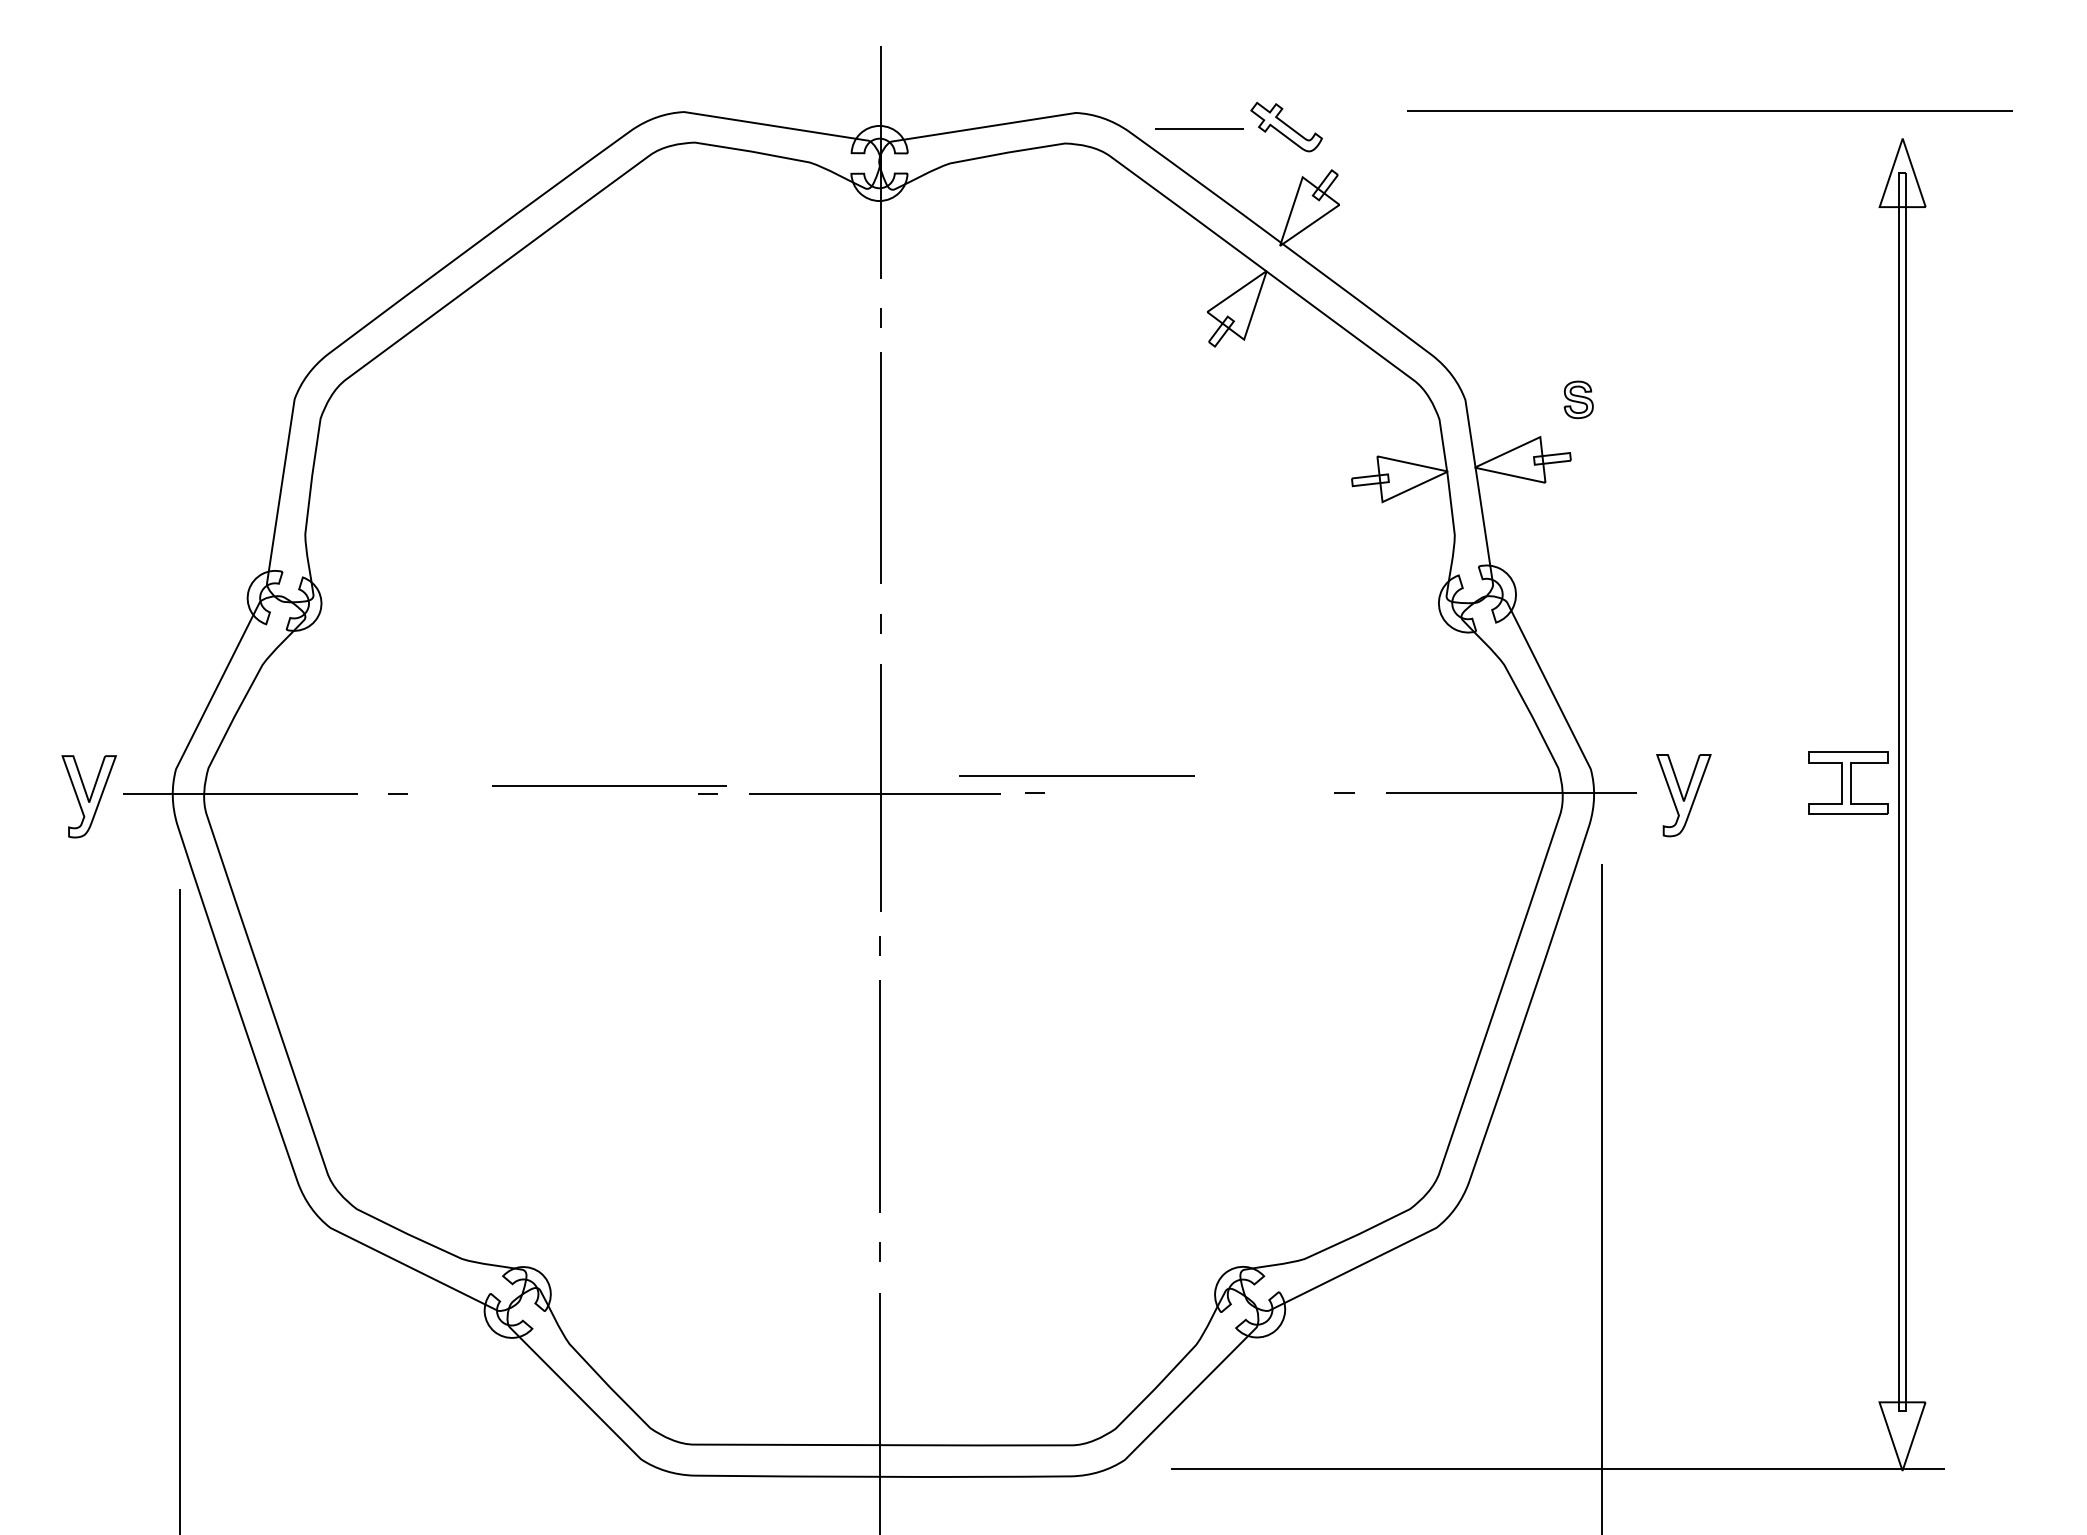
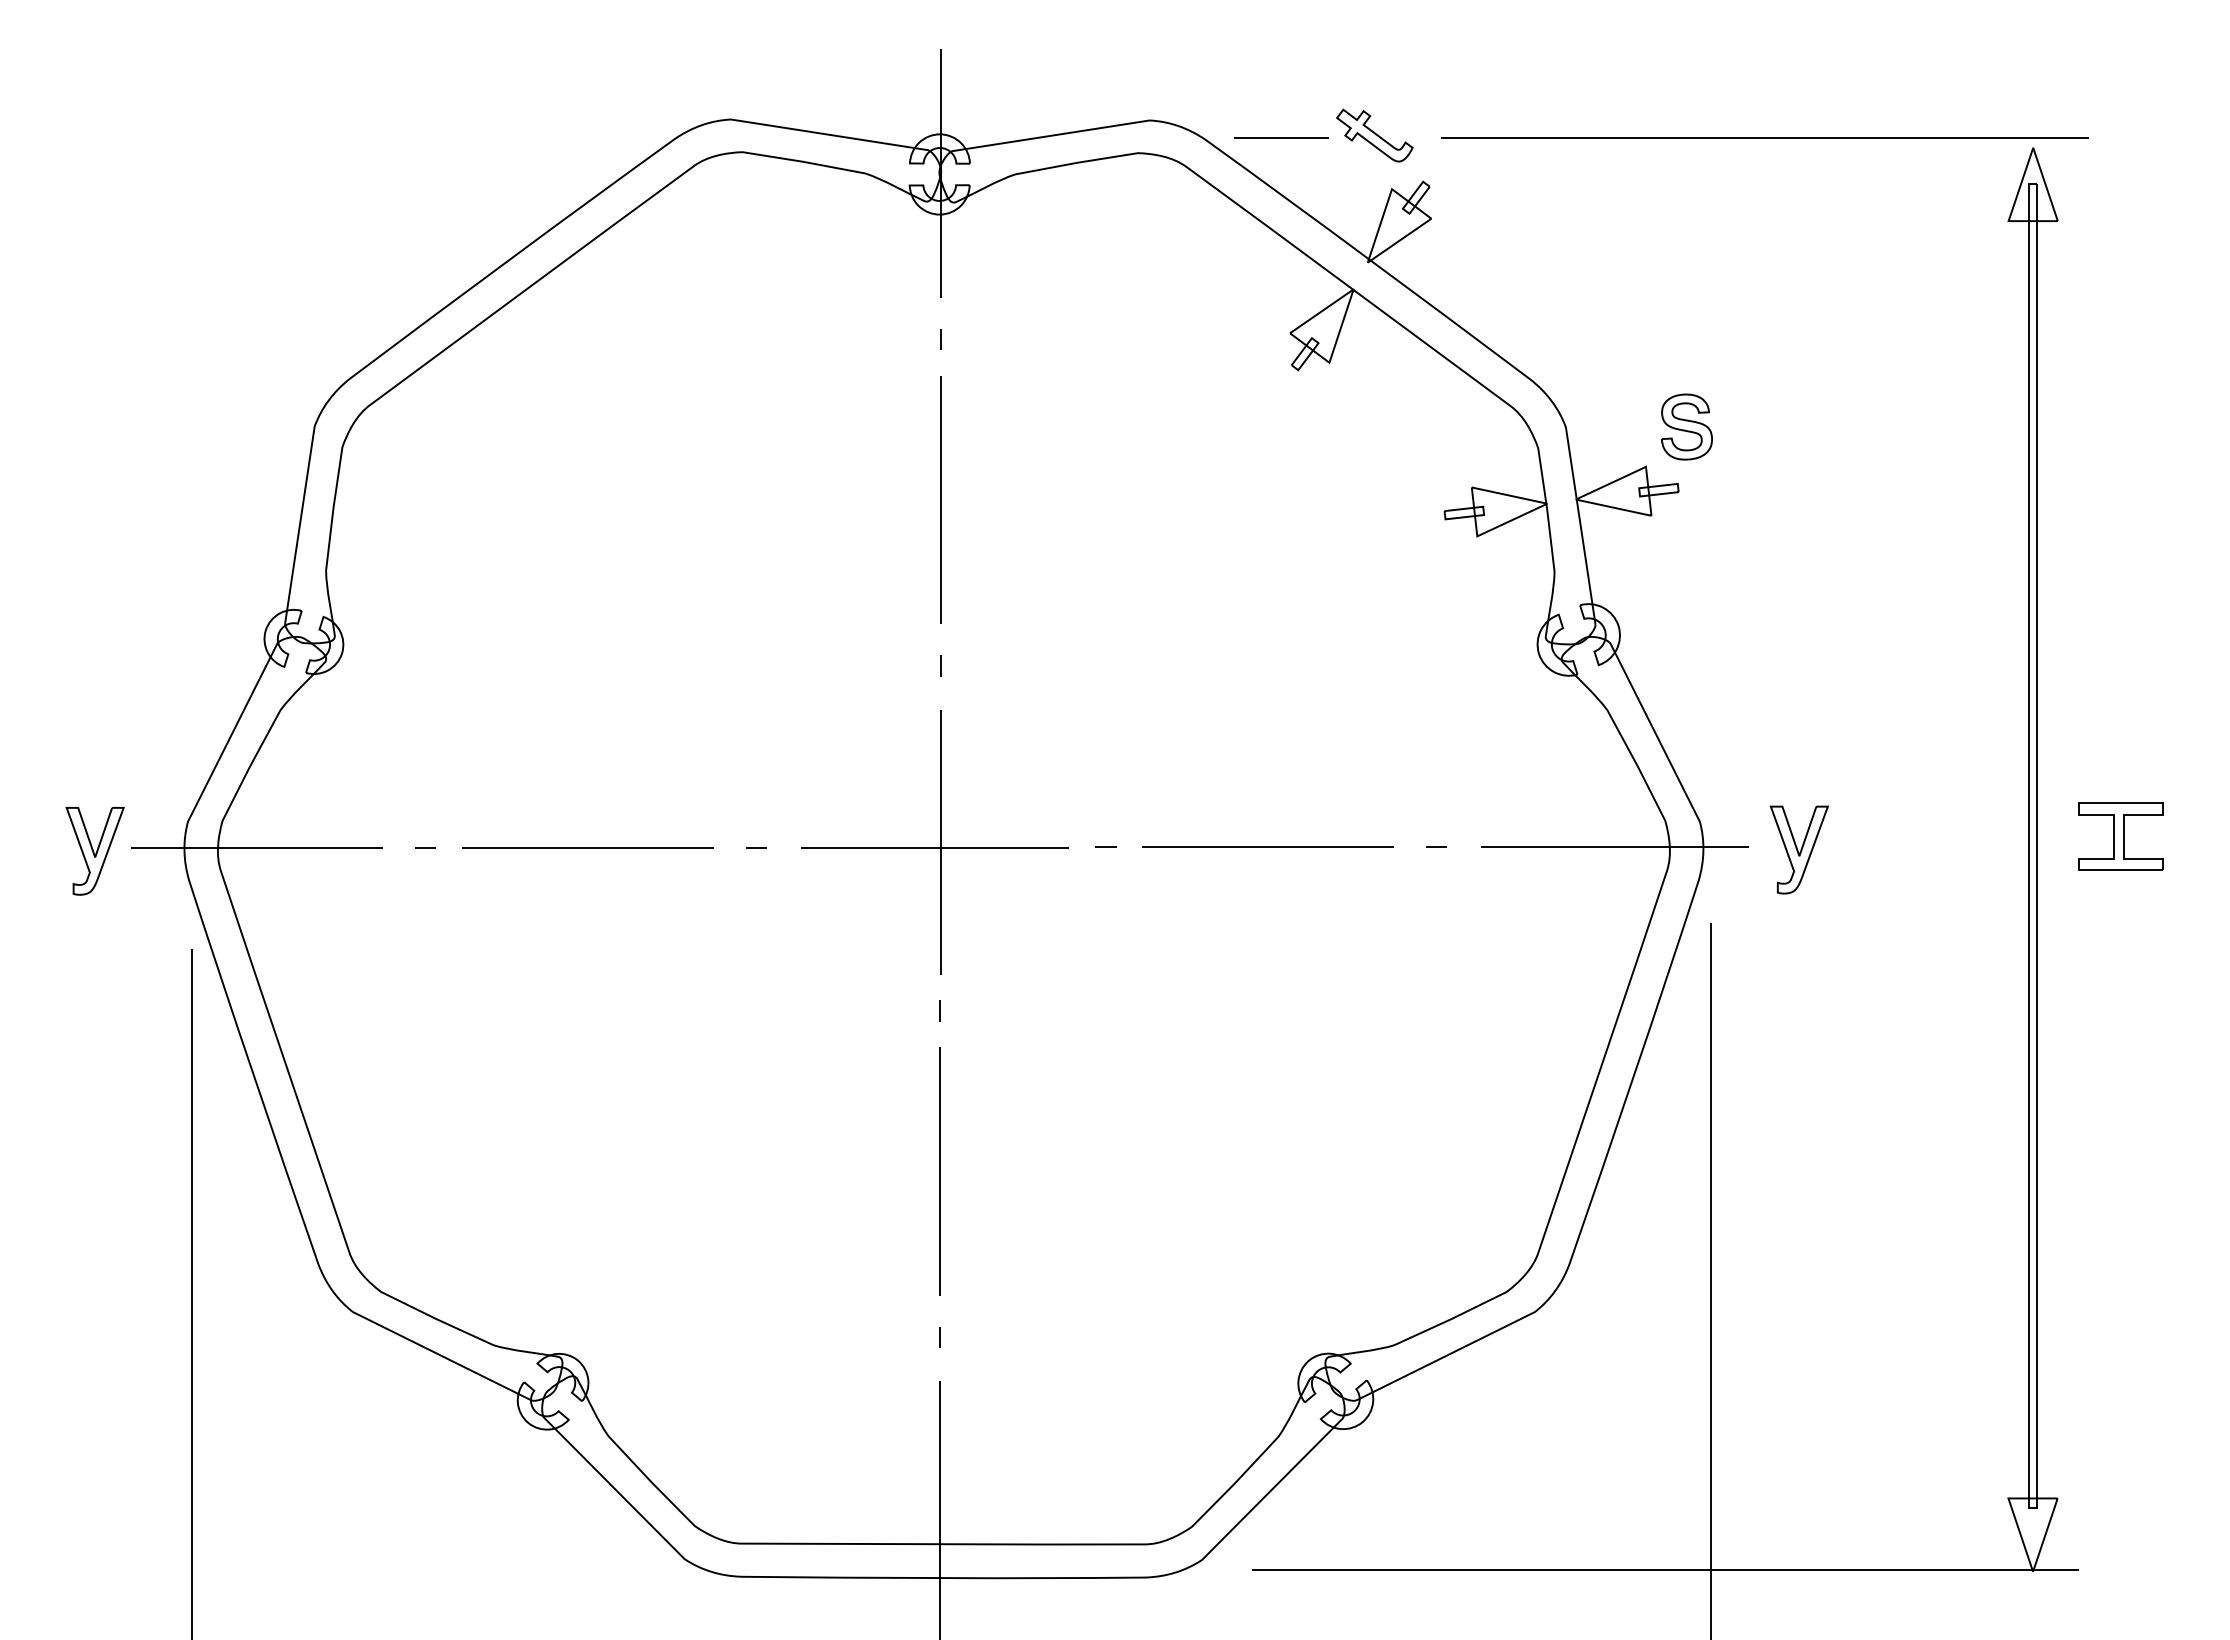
line: (1709, 110) -> (1764, 137), moved
part: (1578, 399) -> (1686, 426), size x1.67
line: (1076, 775) -> (1267, 846), moved
part: (1848, 782) -> (2120, 836), moved
line: (609, 785) -> (588, 847), moved

